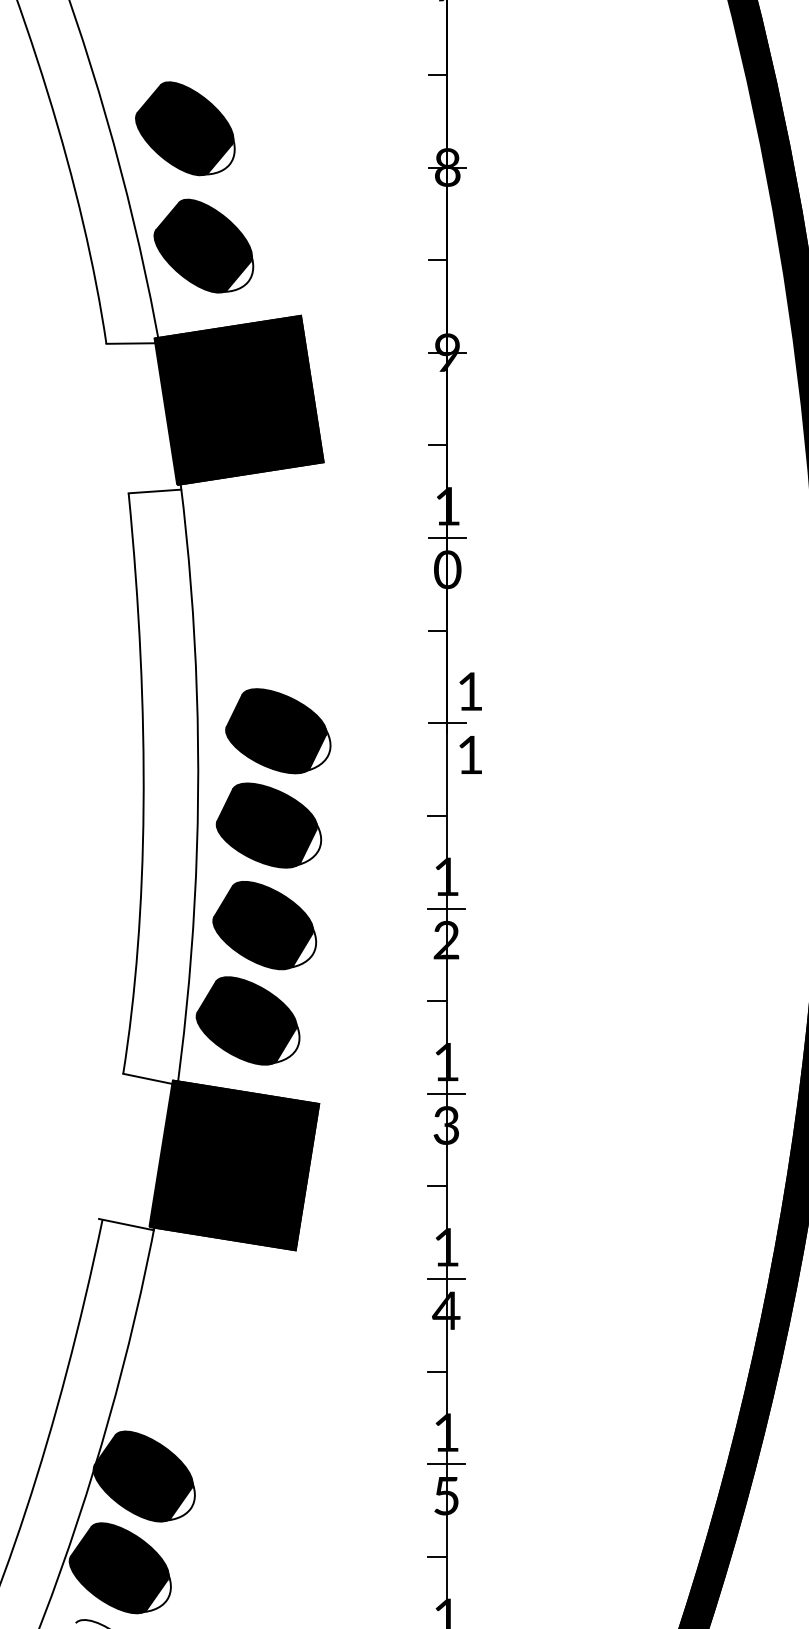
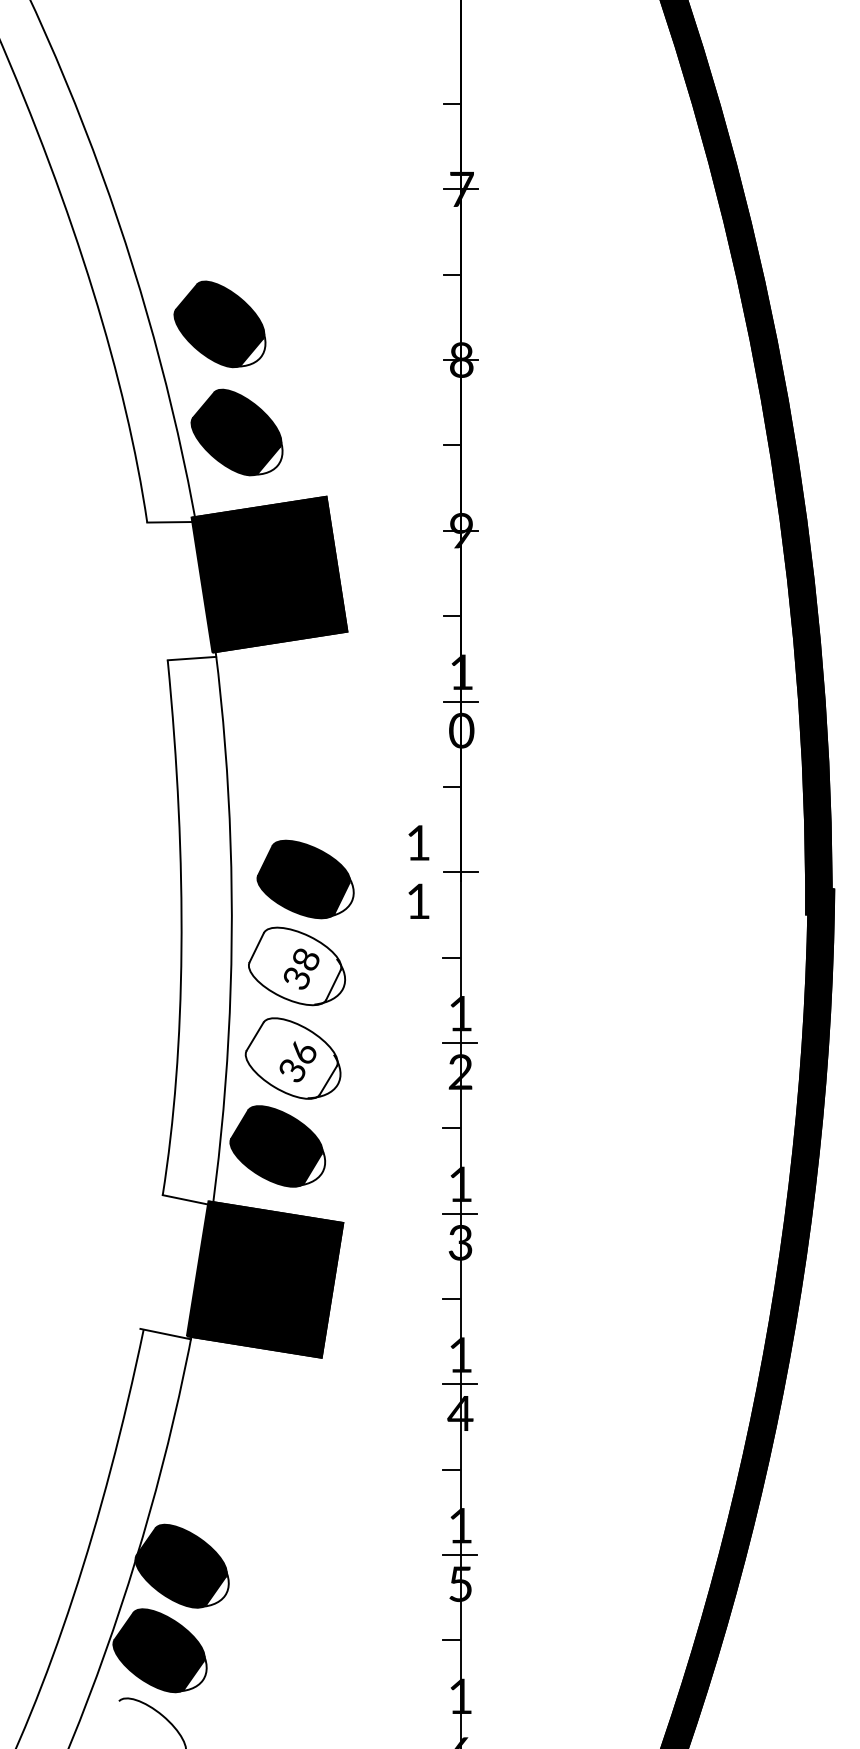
text: (470, 722) -> (418, 871), moved
fill: (266, 825) -> (294, 966), removed
fill: (262, 925) -> (291, 1058), removed

